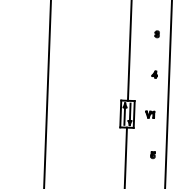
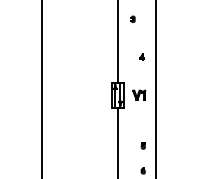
part: (156, 34) -> (132, 19), moved
part: (149, 114) -> (138, 94), size x1.6
part: (152, 154) -> (142, 145), moved

